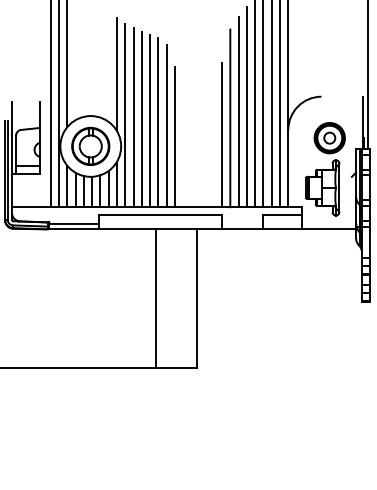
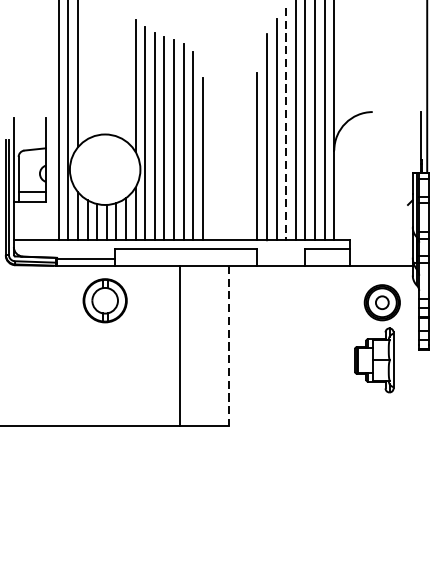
line: (246, 107) -> (285, 124), solid -> dashed
part: (90, 145) -> (104, 299), moved
part: (325, 169) -> (377, 339), moved
line: (197, 298) -> (228, 346), solid -> dashed

